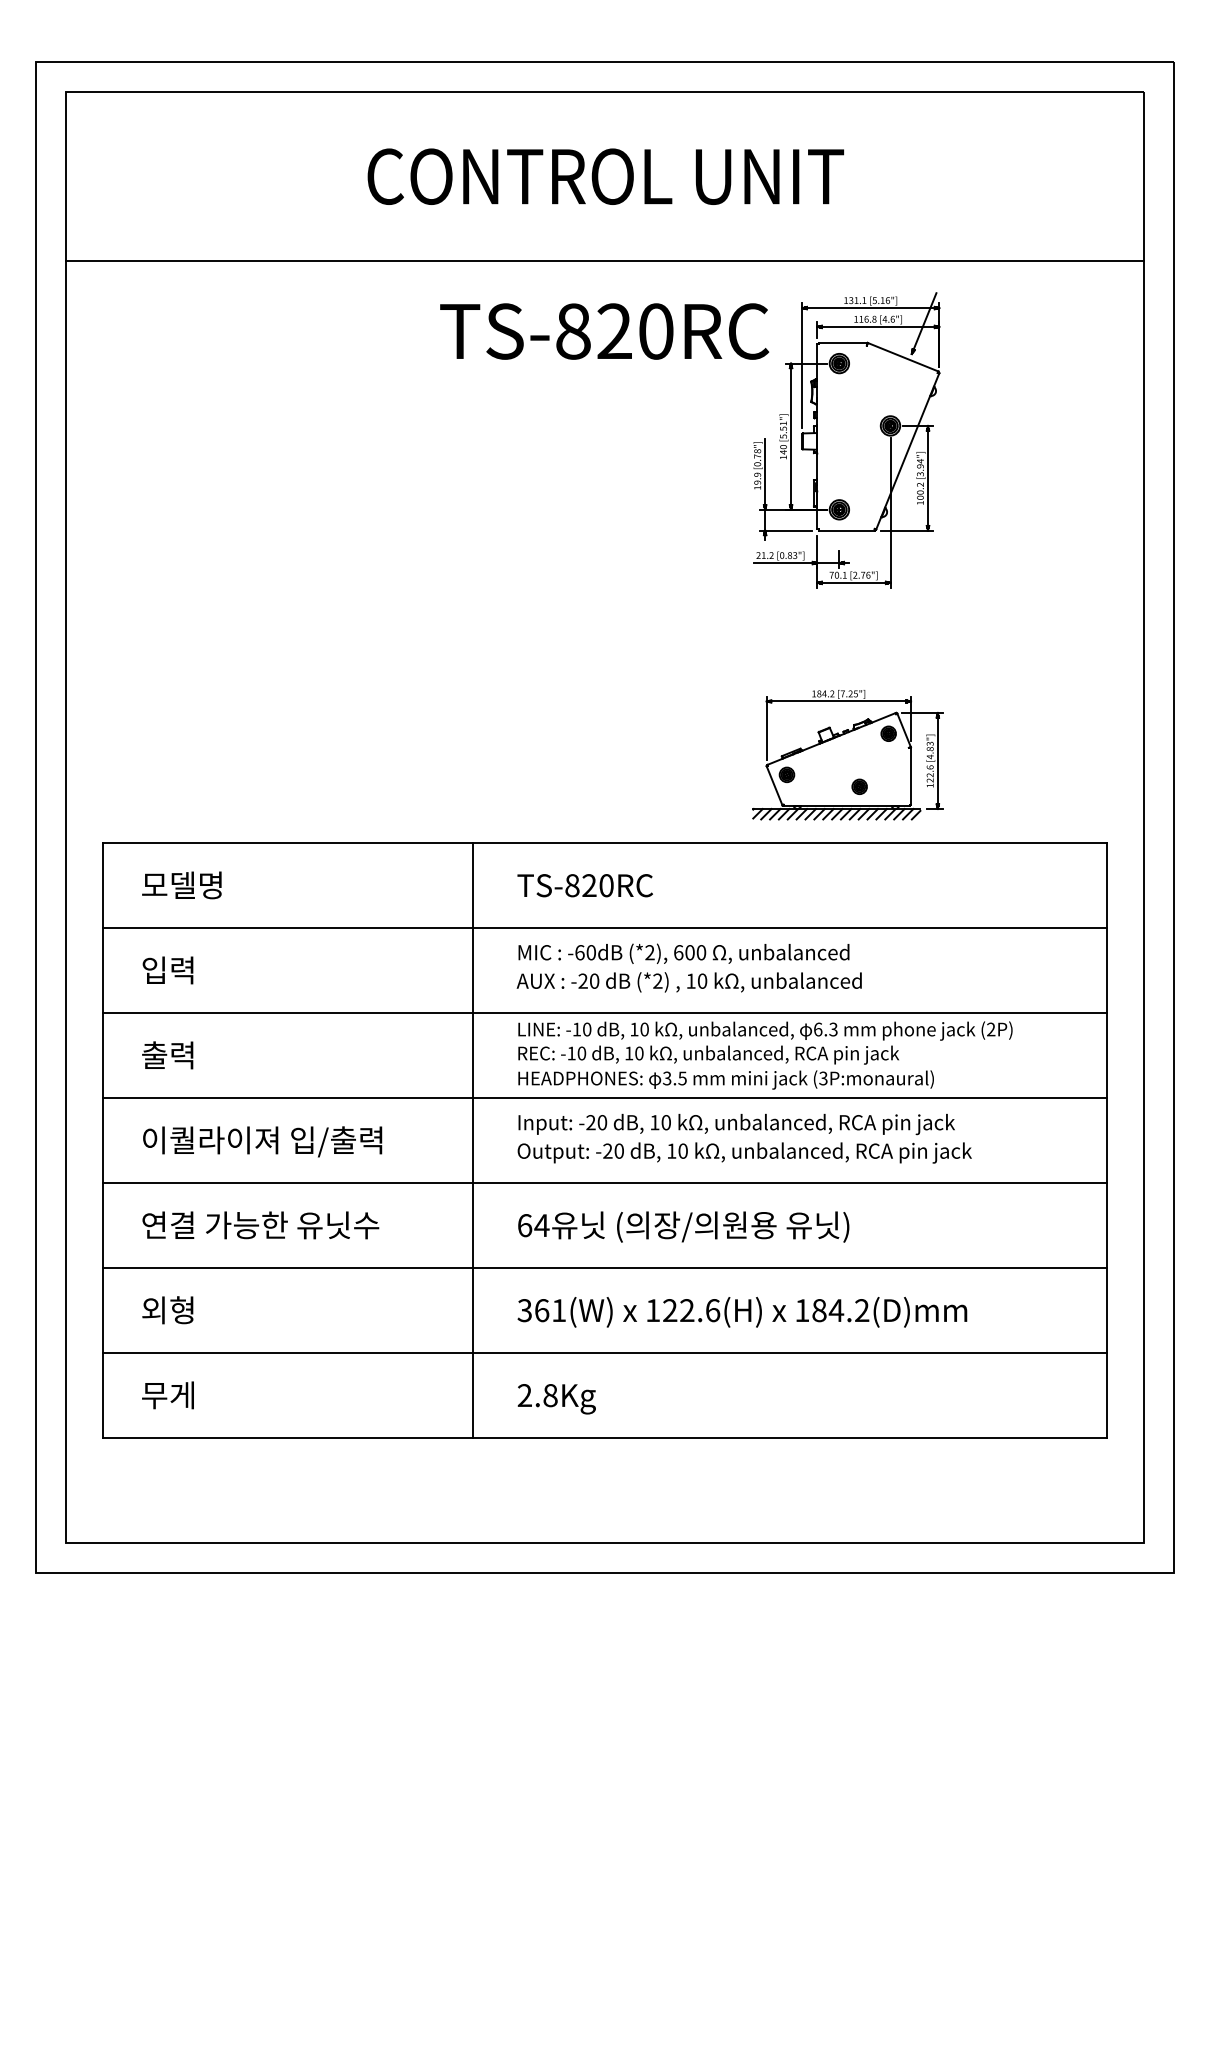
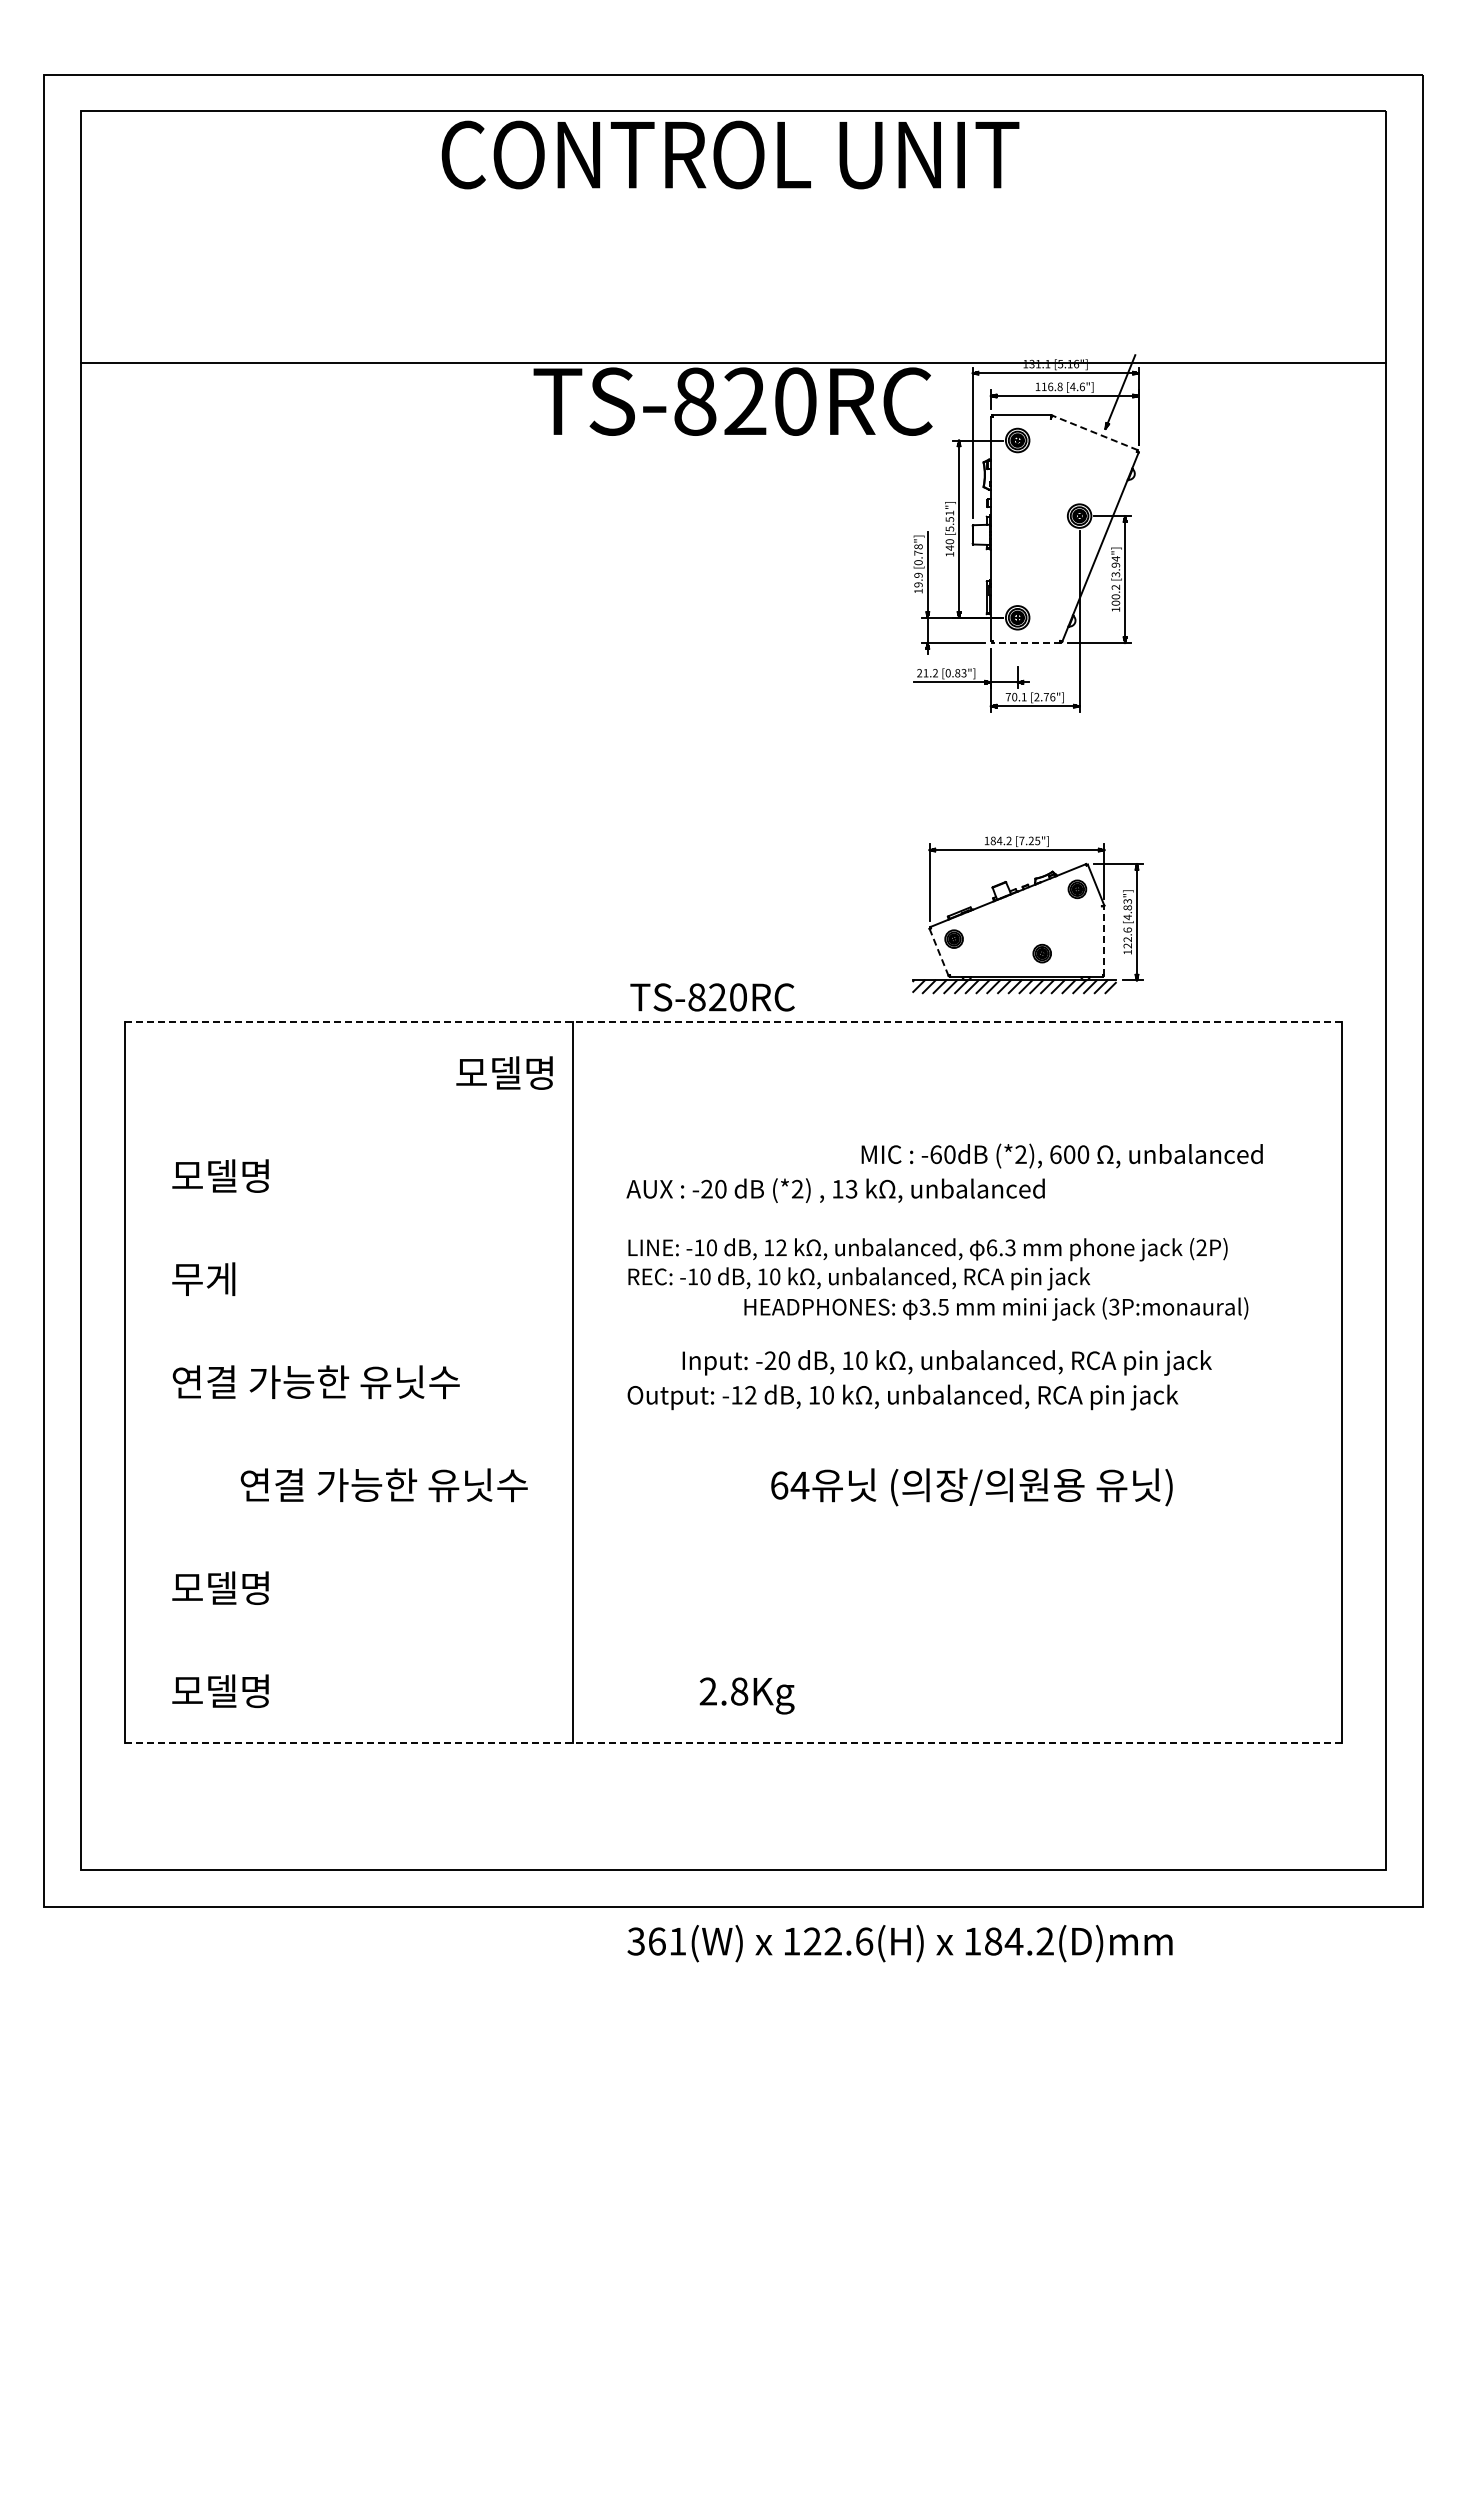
text: (605, 176) -> (730, 154), moved
line: (605, 261) -> (733, 362), moved
line: (902, 356) -> (1094, 432), solid -> dashed
line: (846, 531) -> (1026, 643), solid -> dashed
line: (911, 776) -> (1104, 940), solid -> dashed
line: (774, 785) -> (939, 952), solid -> dashed
line: (605, 842) -> (733, 1021), solid -> dashed
text: (181, 884) -> (504, 1072), moved
text: (585, 885) -> (712, 997), moved
line: (605, 927) -> (733, 1124), removed
text: (683, 953) -> (1061, 1155), moved
text: (181, 970) -> (220, 1176), 입력 -> 모델명
text: (702, 981) -> (851, 1189), 10 -> 13
line: (605, 1013) -> (733, 1228), removed
text: (644, 1029) -> (781, 1247), 10 -> 12
text: (167, 1055) -> (203, 1279), 출력 -> 무게
text: (726, 1079) -> (996, 1308), moved
line: (605, 1098) -> (733, 1331), removed
text: (736, 1124) -> (946, 1362), moved
text: (261, 1141) -> (317, 1383), 이퀄라이져 입/출력 -> 연결 가능한 유닛수
text: (613, 1151) -> (743, 1395), -20 -> -12
line: (605, 1183) -> (733, 1434), removed
text: (260, 1225) -> (383, 1485), moved
text: (683, 1227) -> (971, 1487), moved
line: (605, 1268) -> (733, 1537), removed
text: (181, 1310) -> (220, 1588), 외형 -> 모델명
text: (741, 1312) -> (899, 1943), moved
line: (605, 1353) -> (733, 1640), removed
text: (181, 1395) -> (220, 1691), 무게 -> 모델명
text: (556, 1398) -> (746, 1695), moved
line: (605, 1438) -> (733, 1743), solid -> dashed

